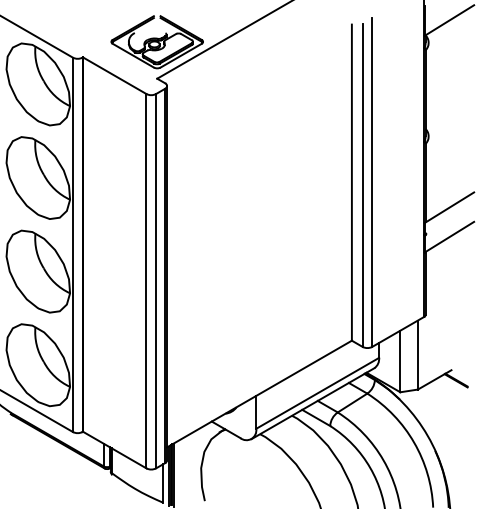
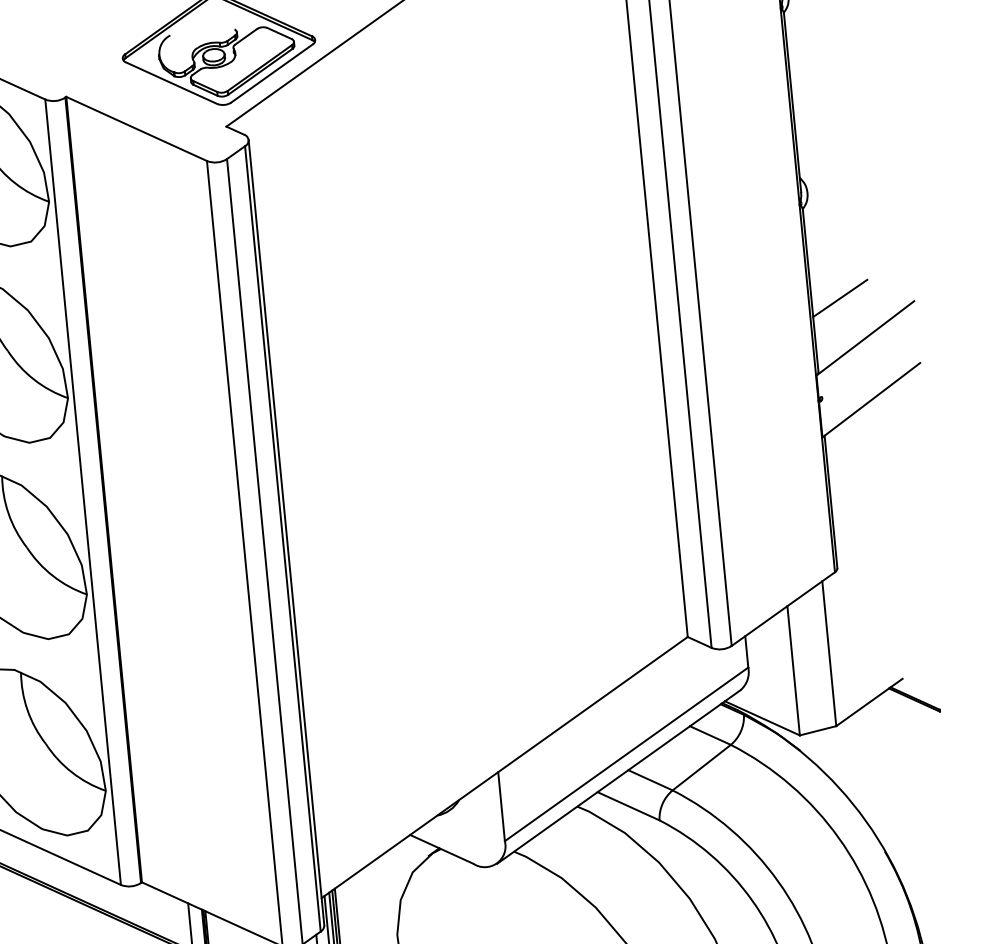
line: (438, 187) -> (838, 298), added

